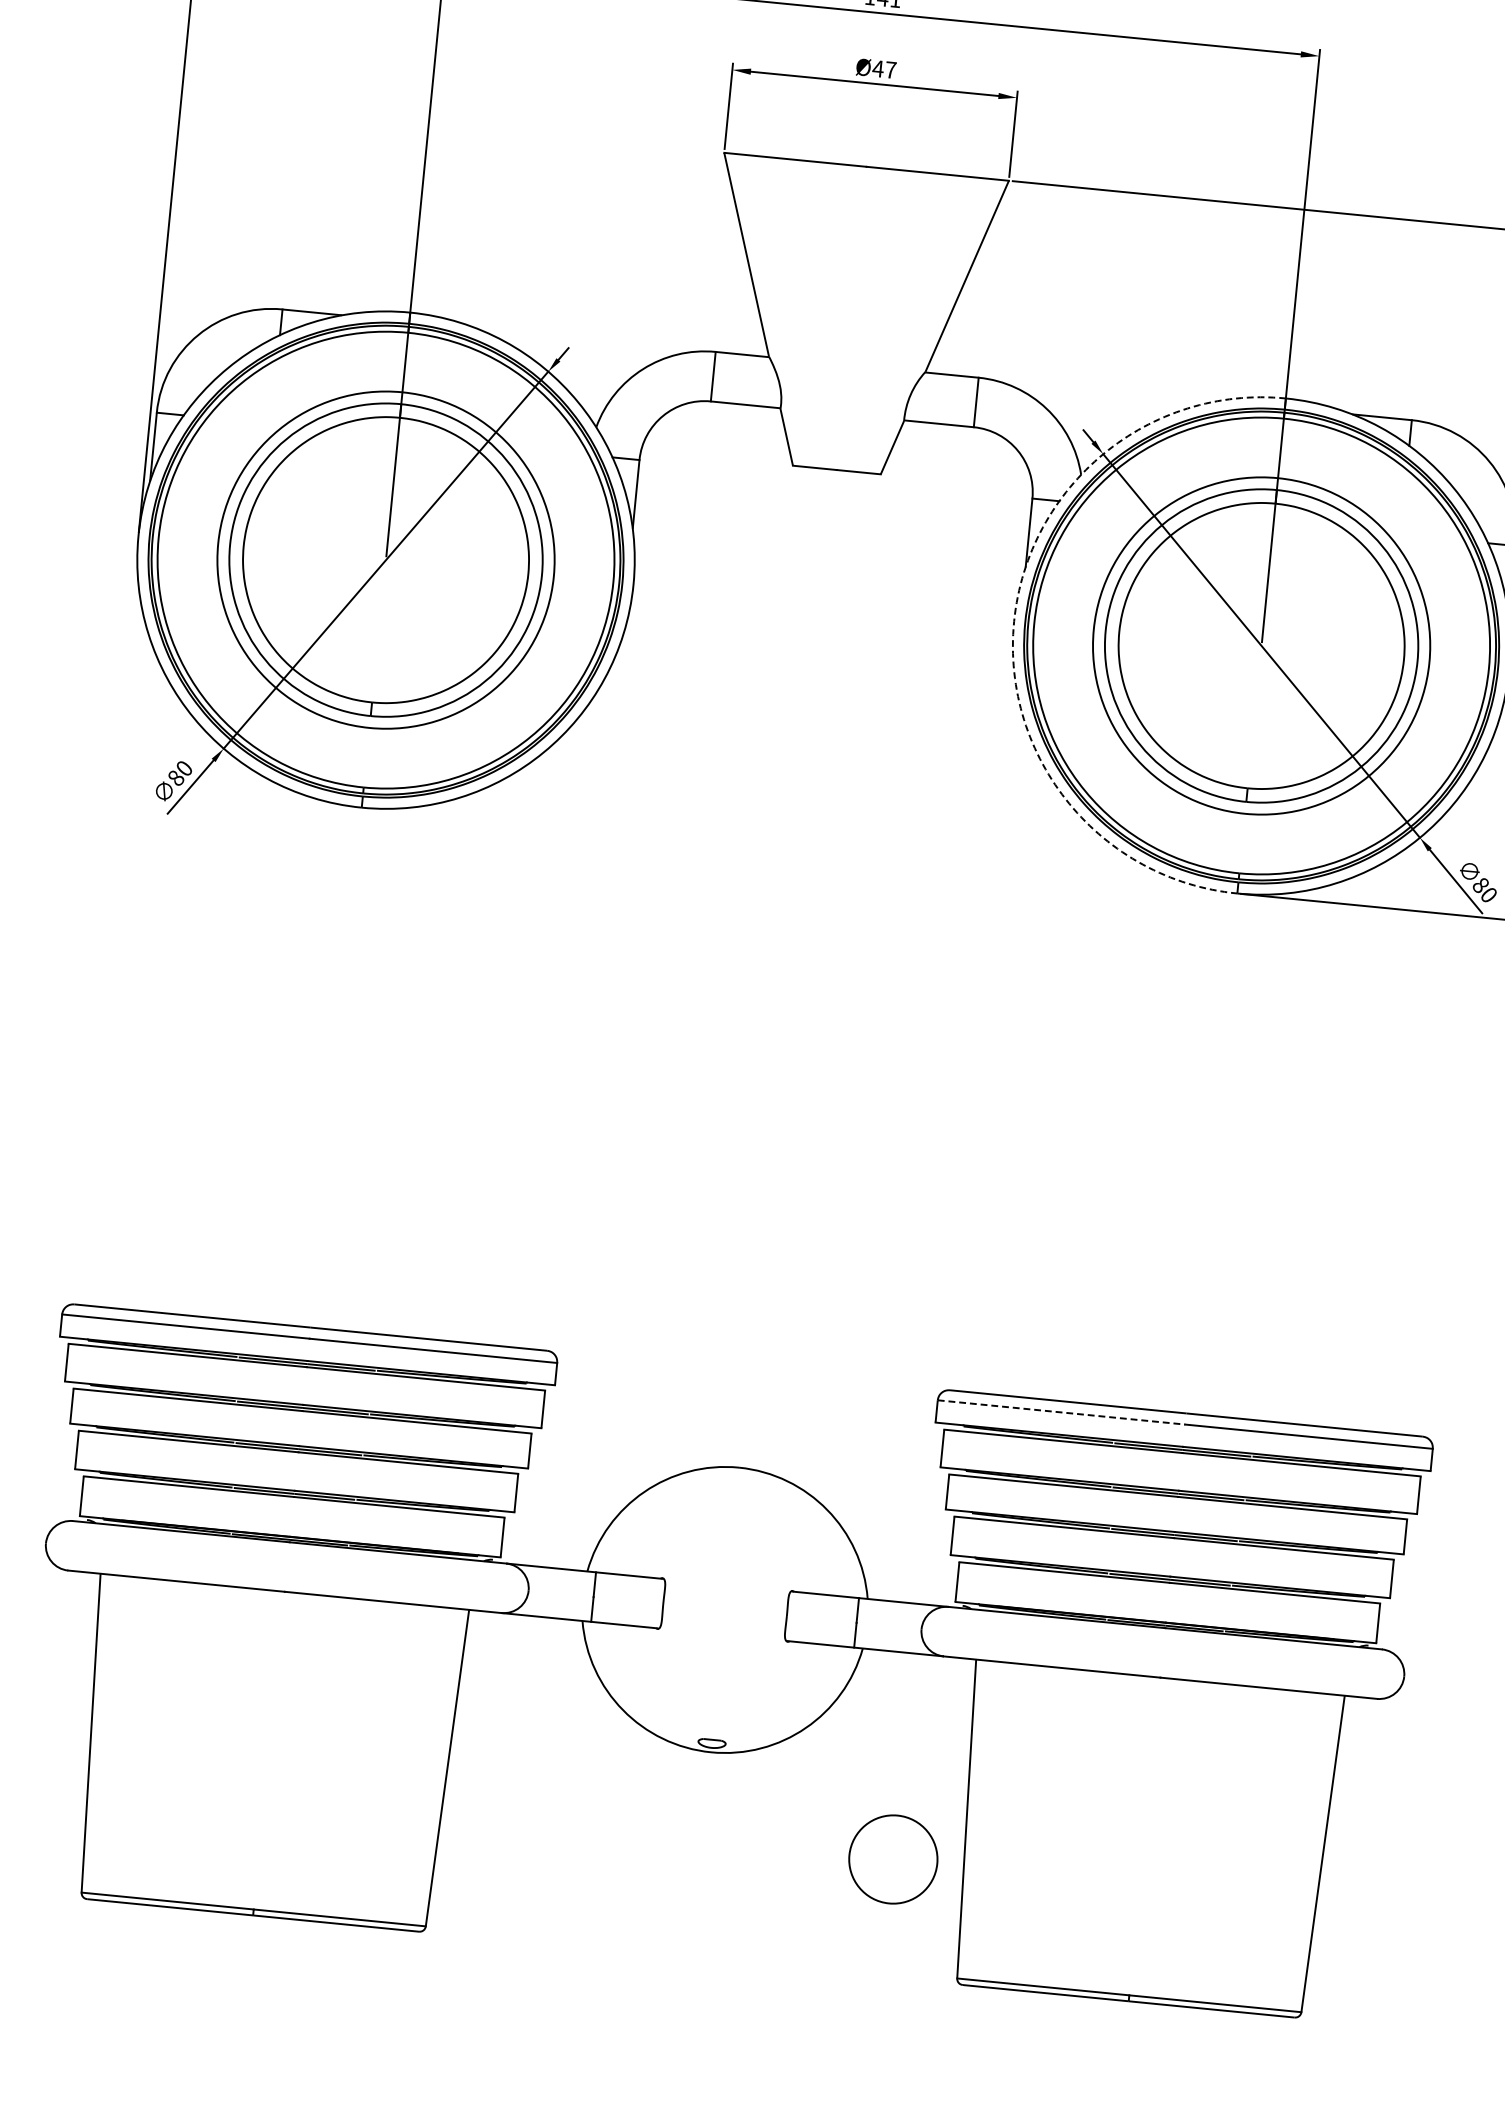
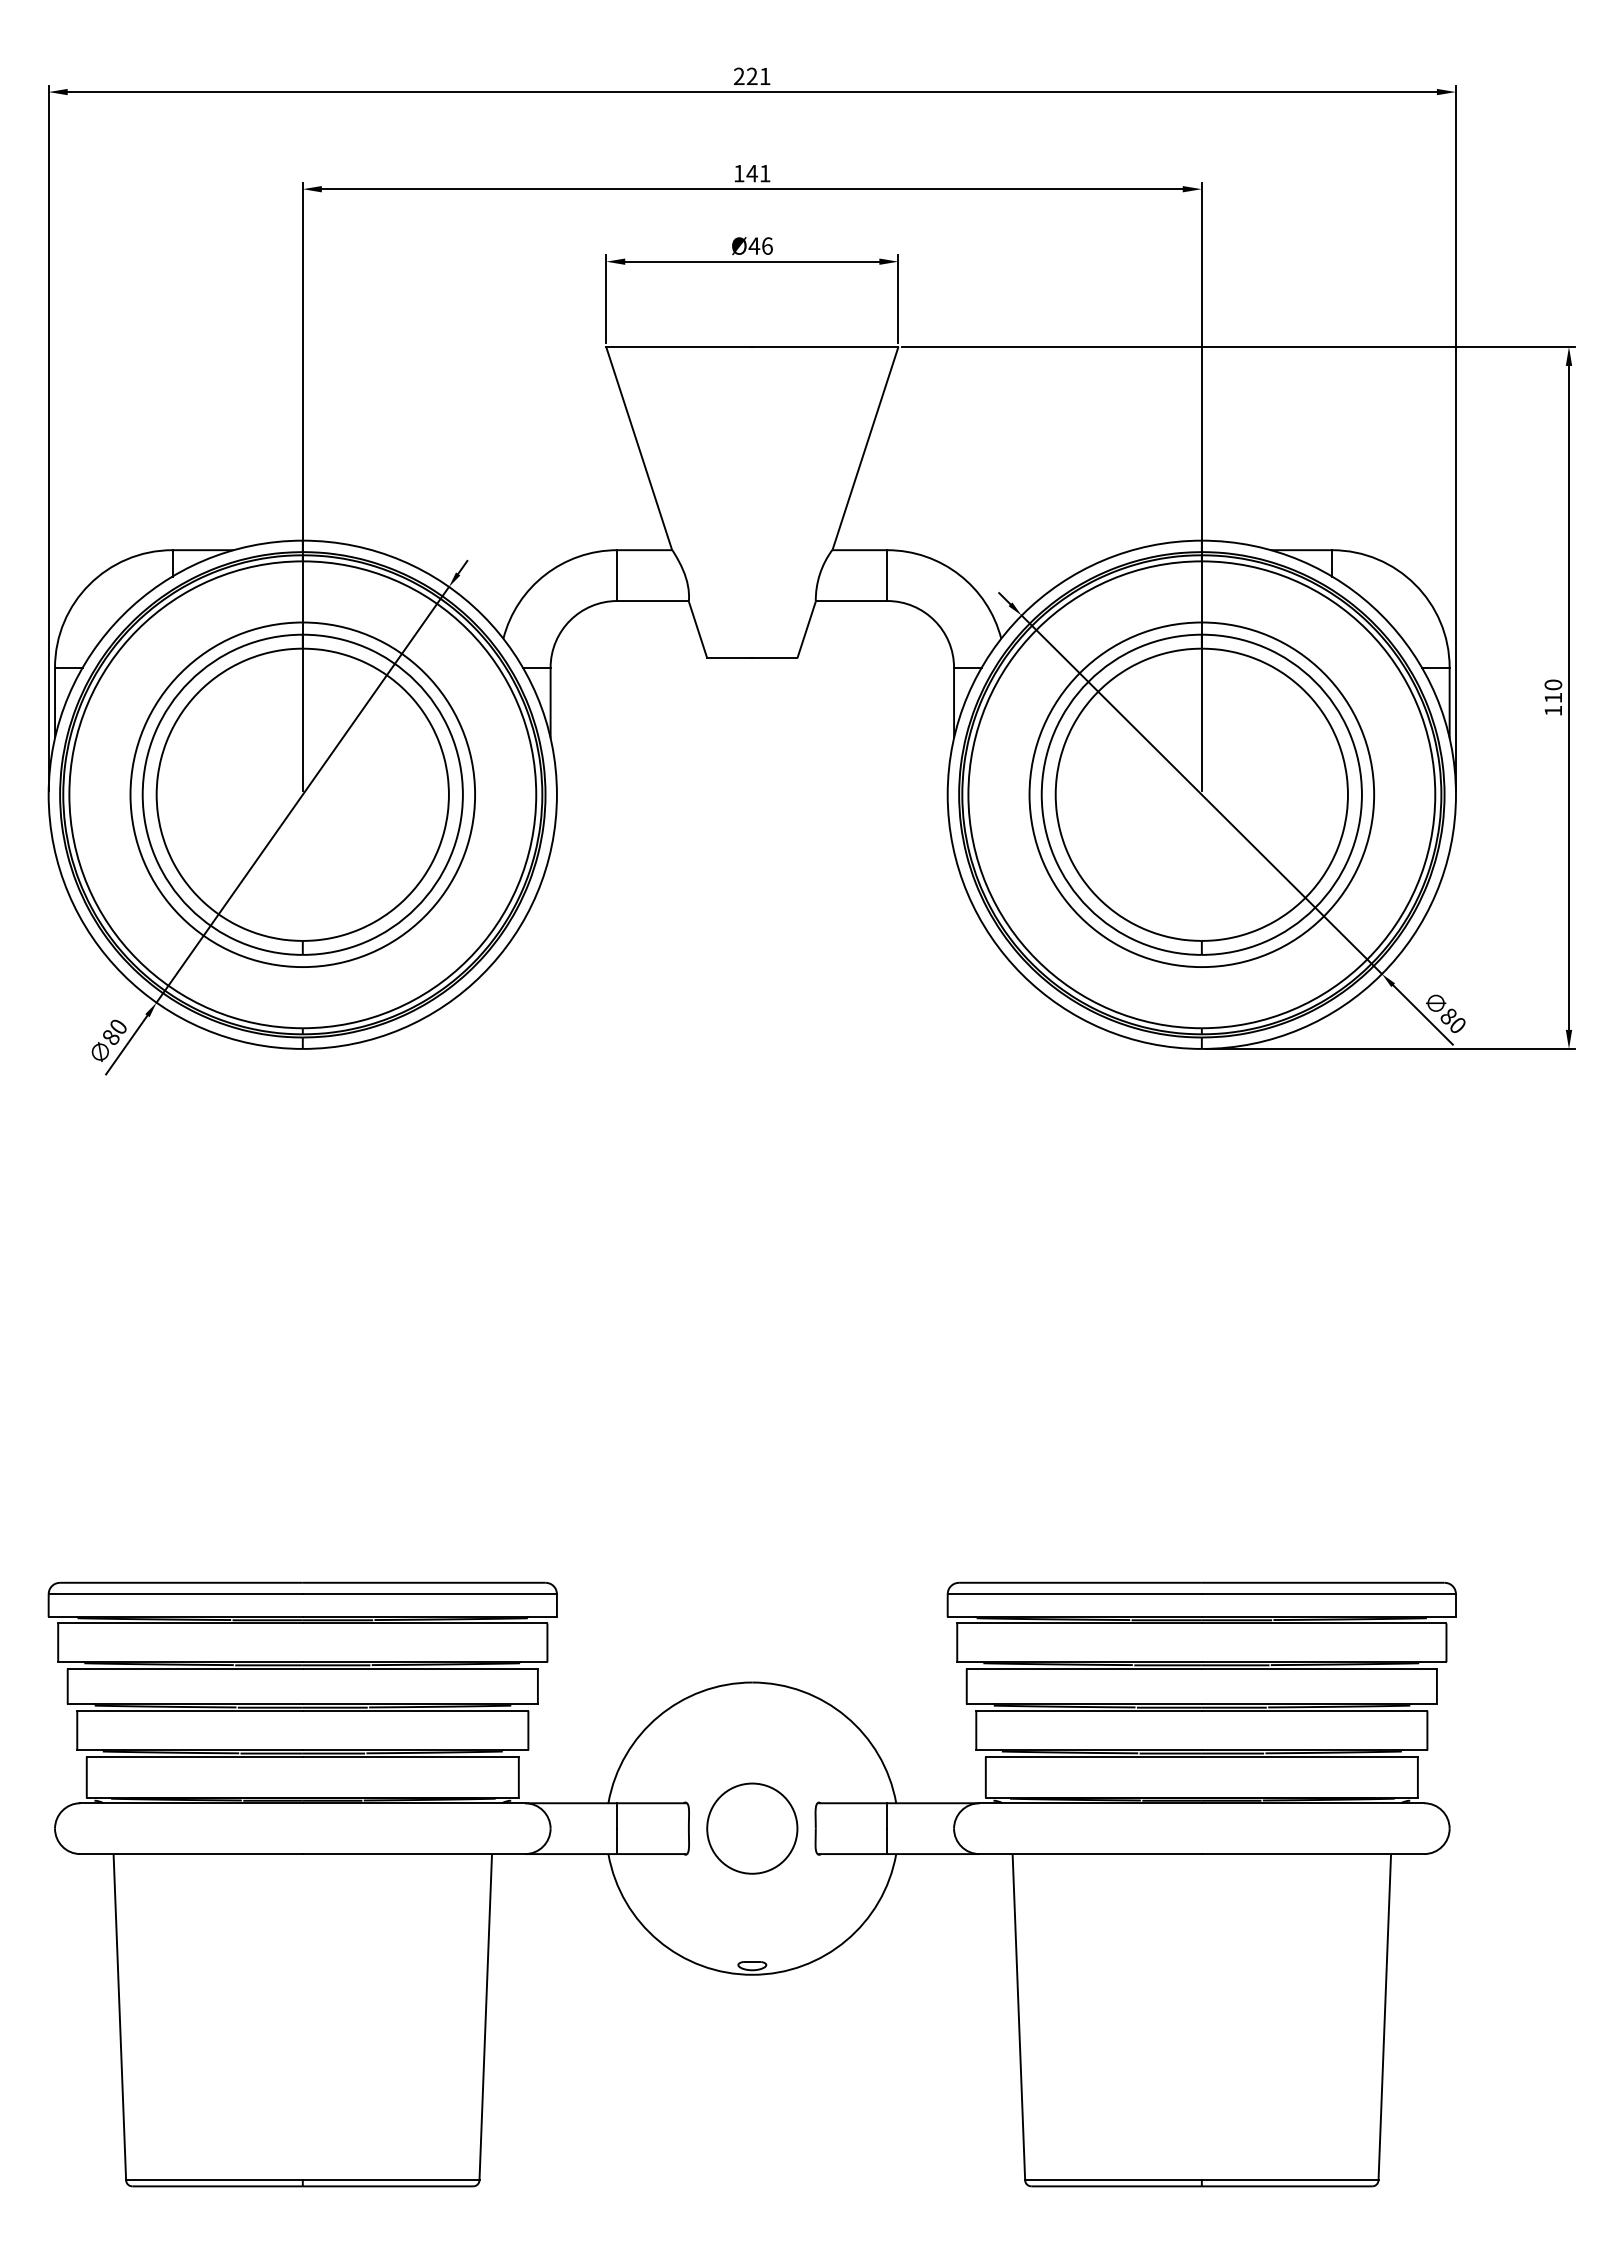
text: (891, 69) -> (767, 245), Ø47 -> Ø46
arc: (1013, 621) -> (947, 794), dashed -> solid
line: (1062, 1412) -> (1075, 1594), dashed -> solid
circle: (893, 1859) -> (752, 1828), moved

